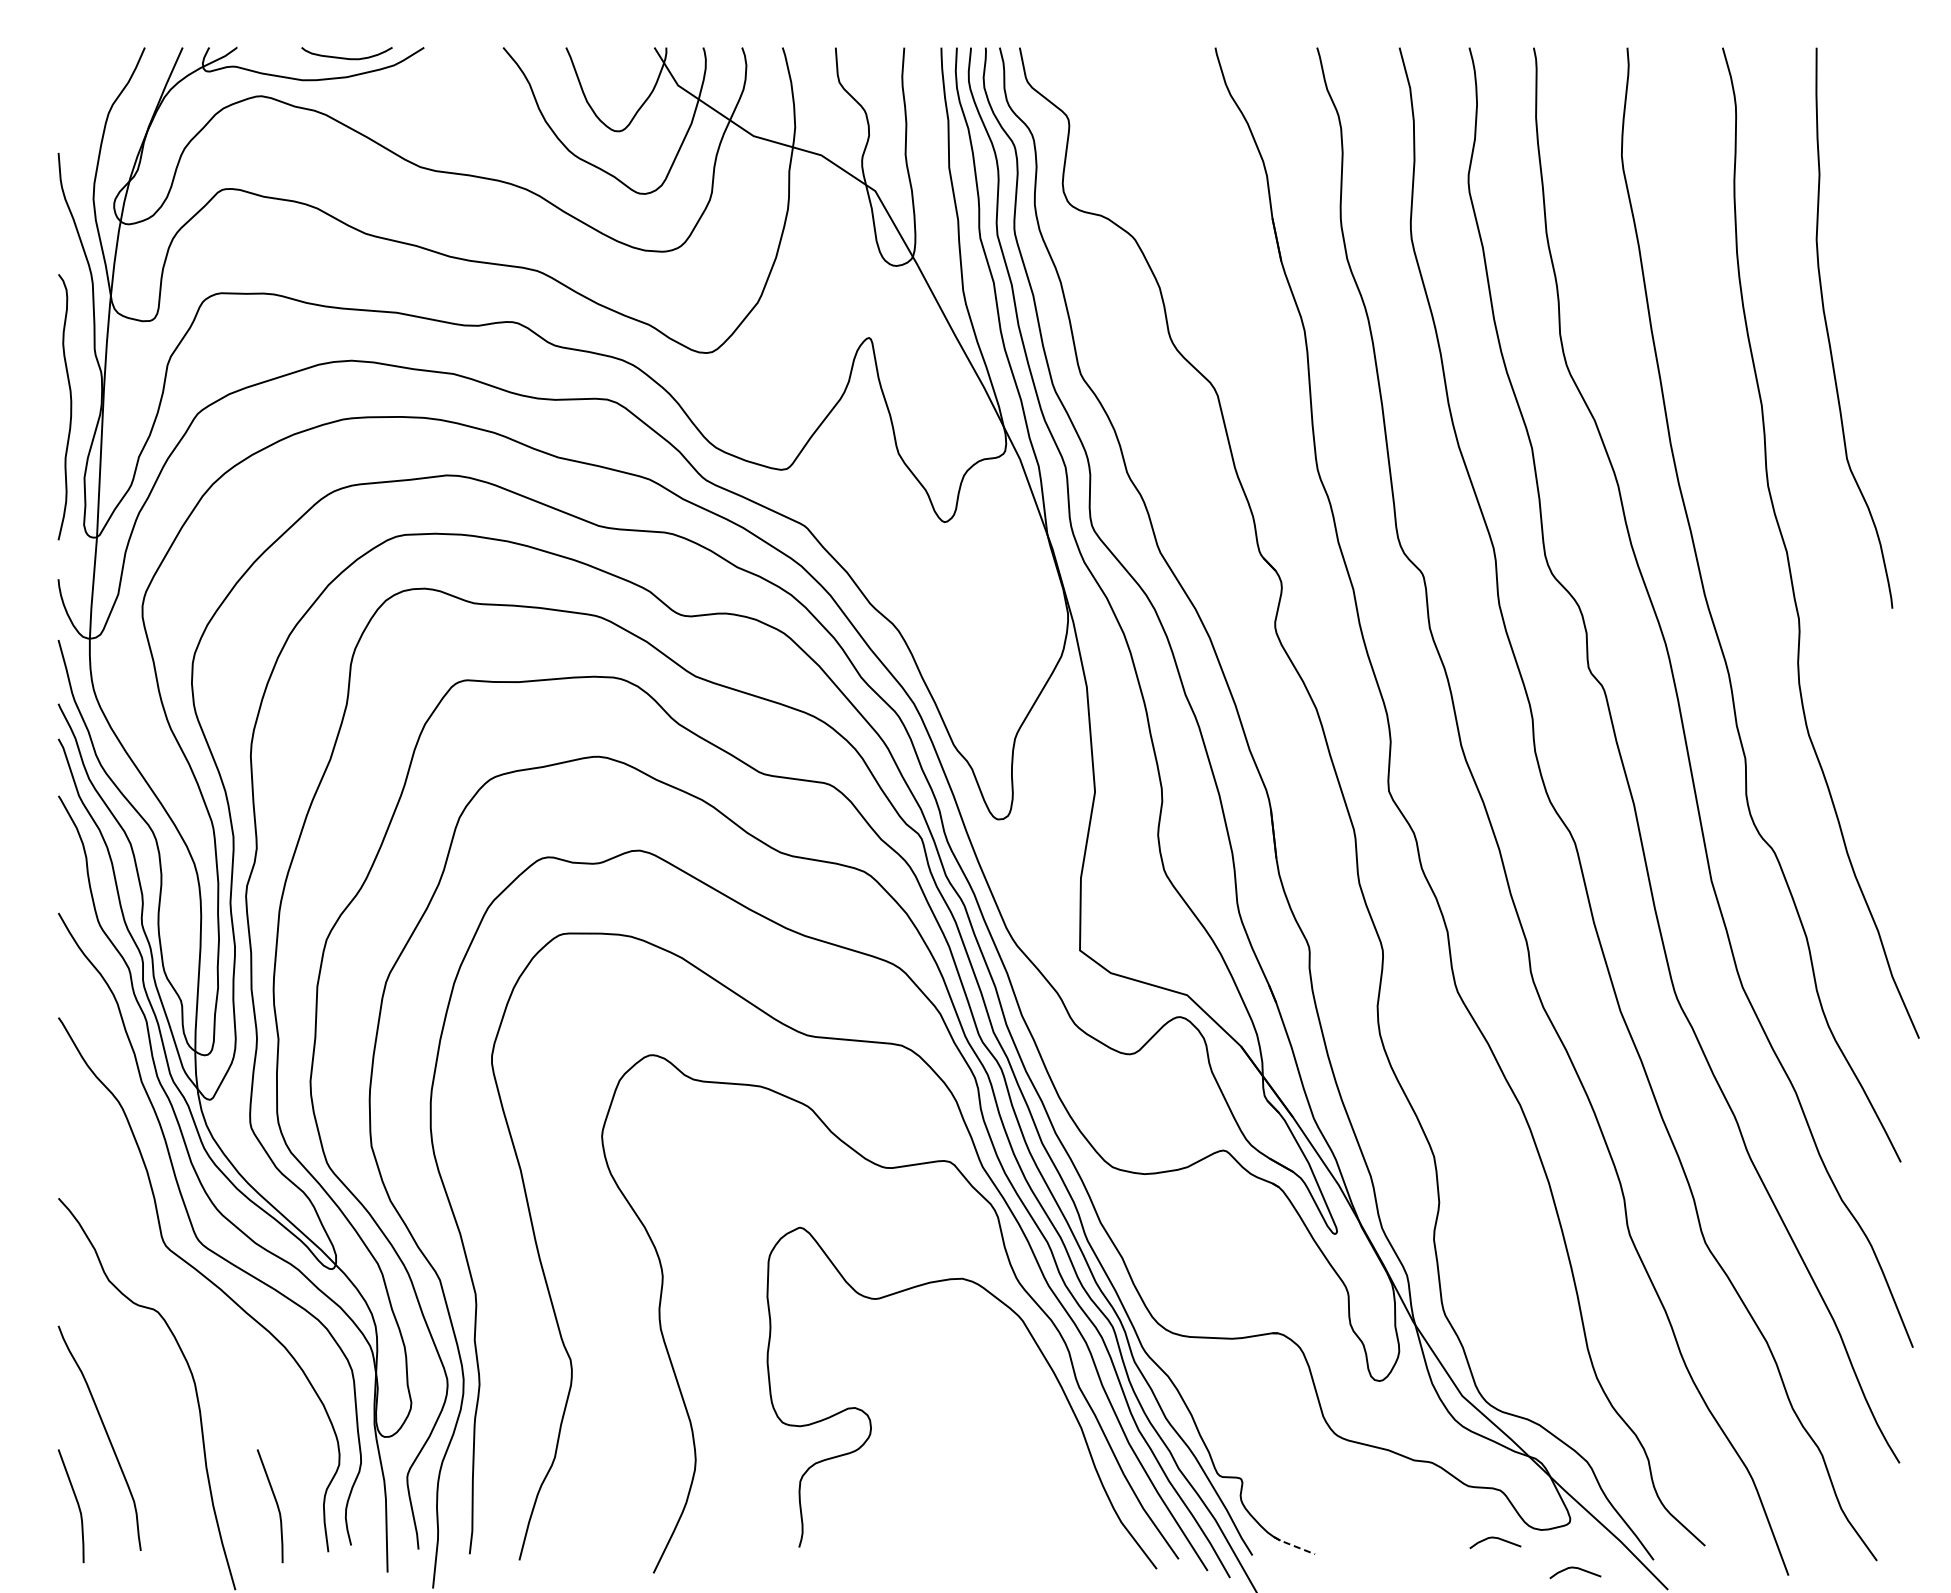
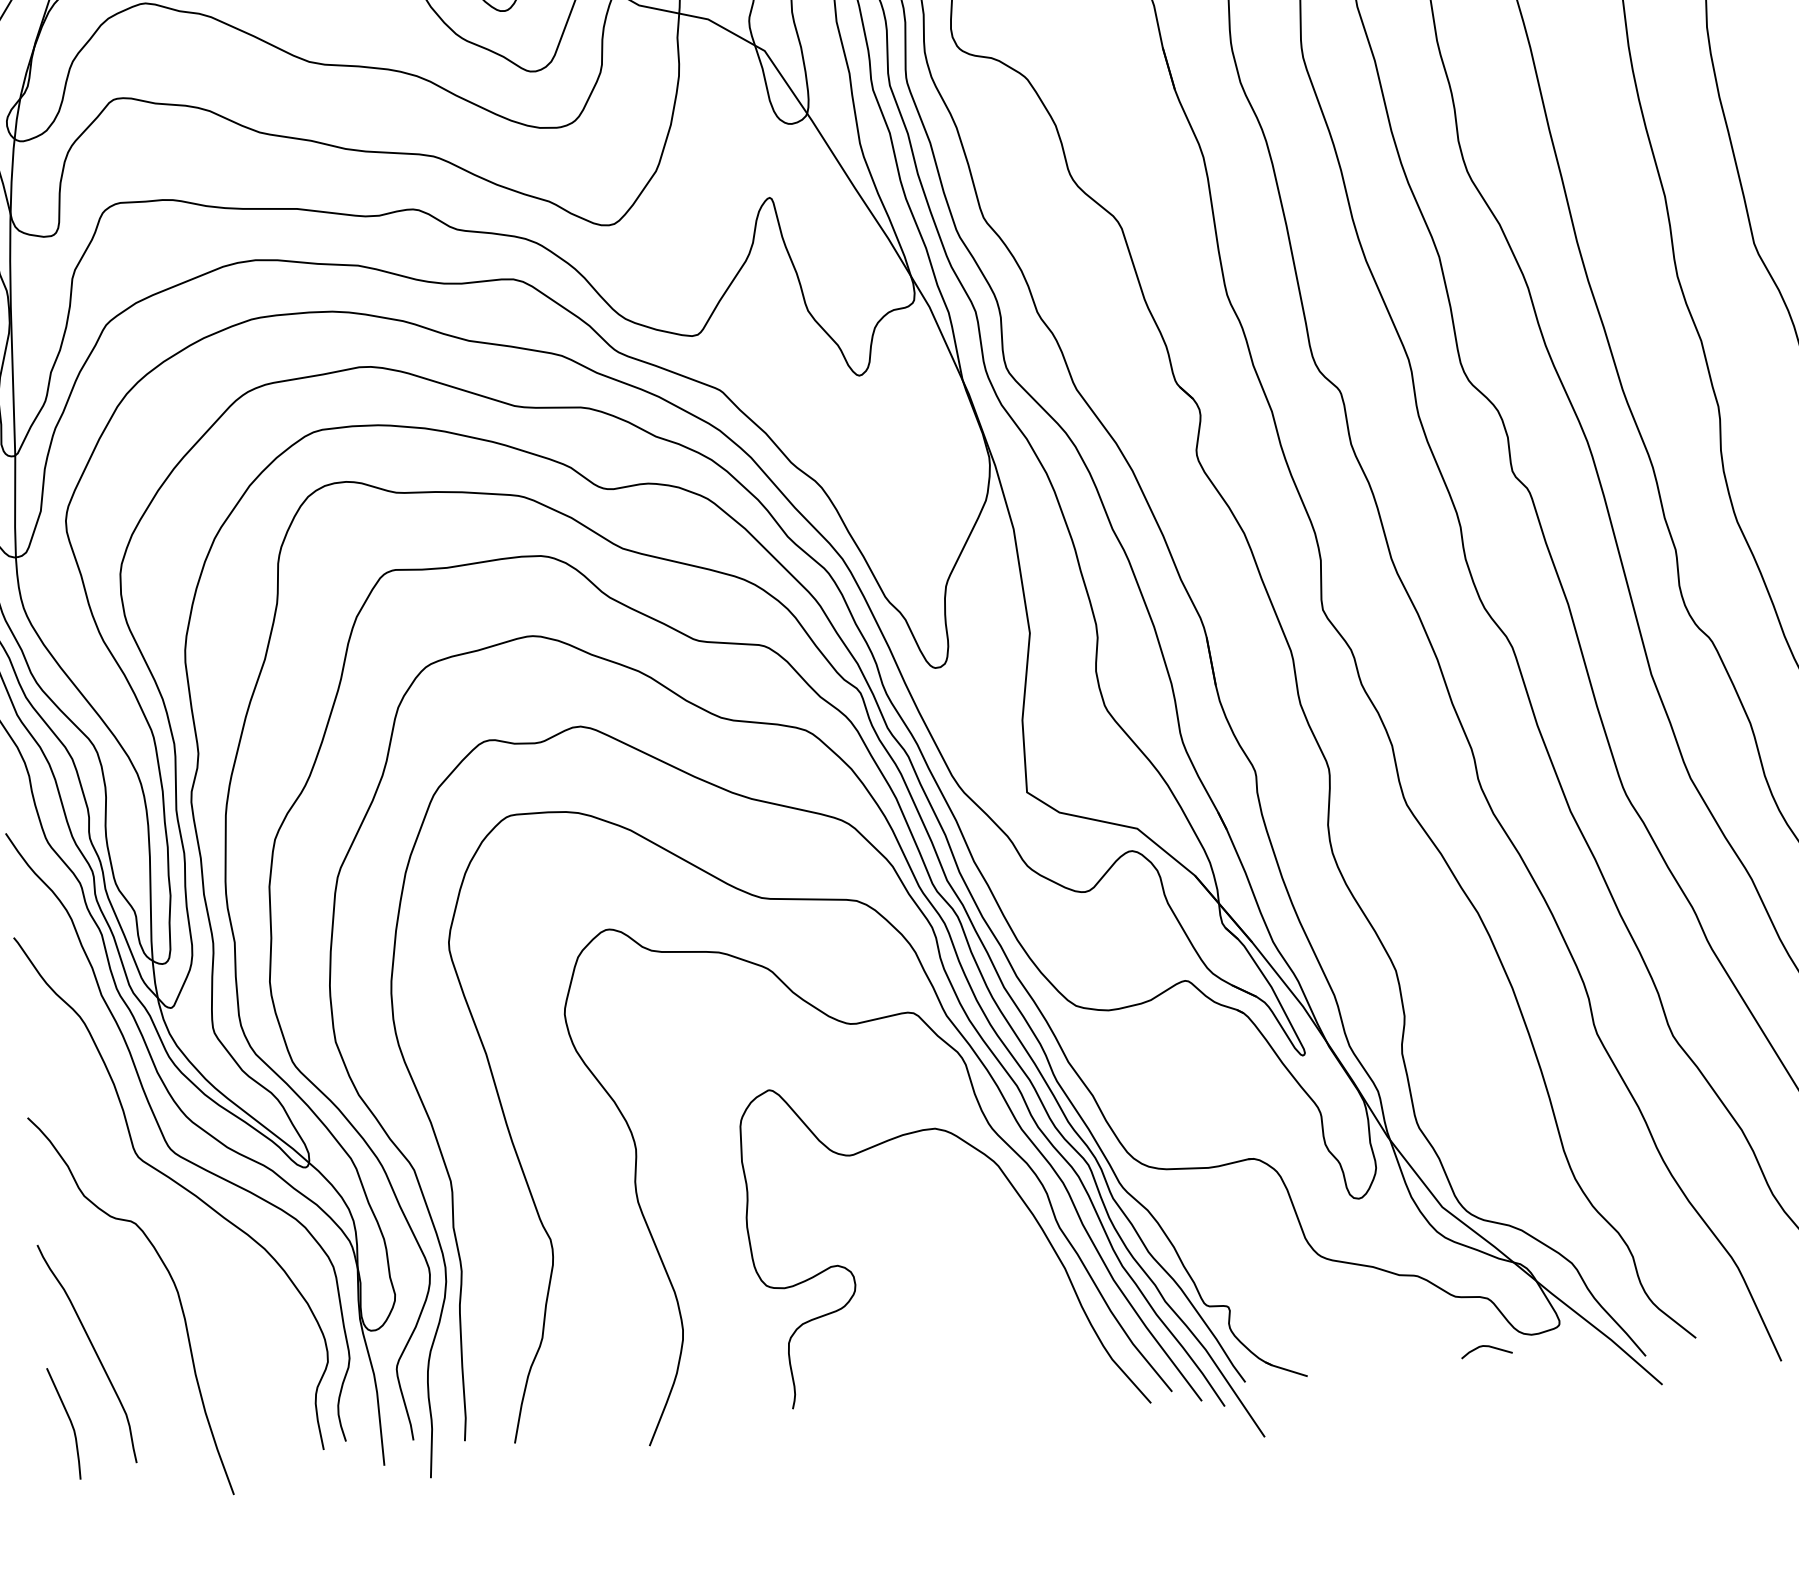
curve: (276, 1505) -> (268, 1407), removed
line: (1294, 1546) -> (1286, 1370), dashed -> solid
curve: (1575, 1568) -> (1568, 1370), removed

